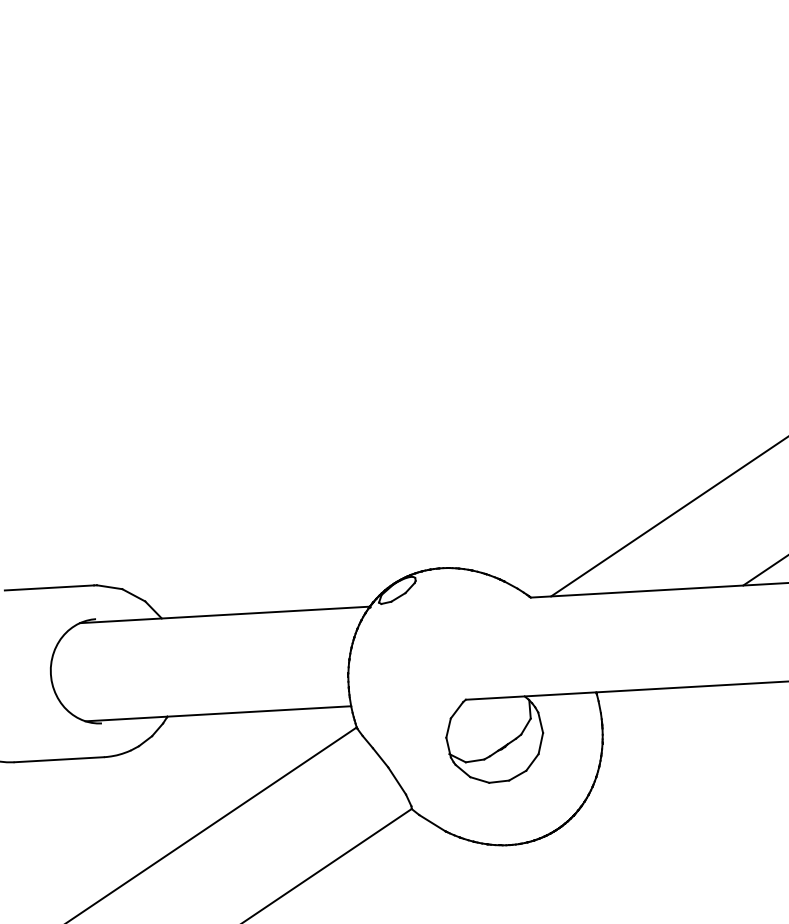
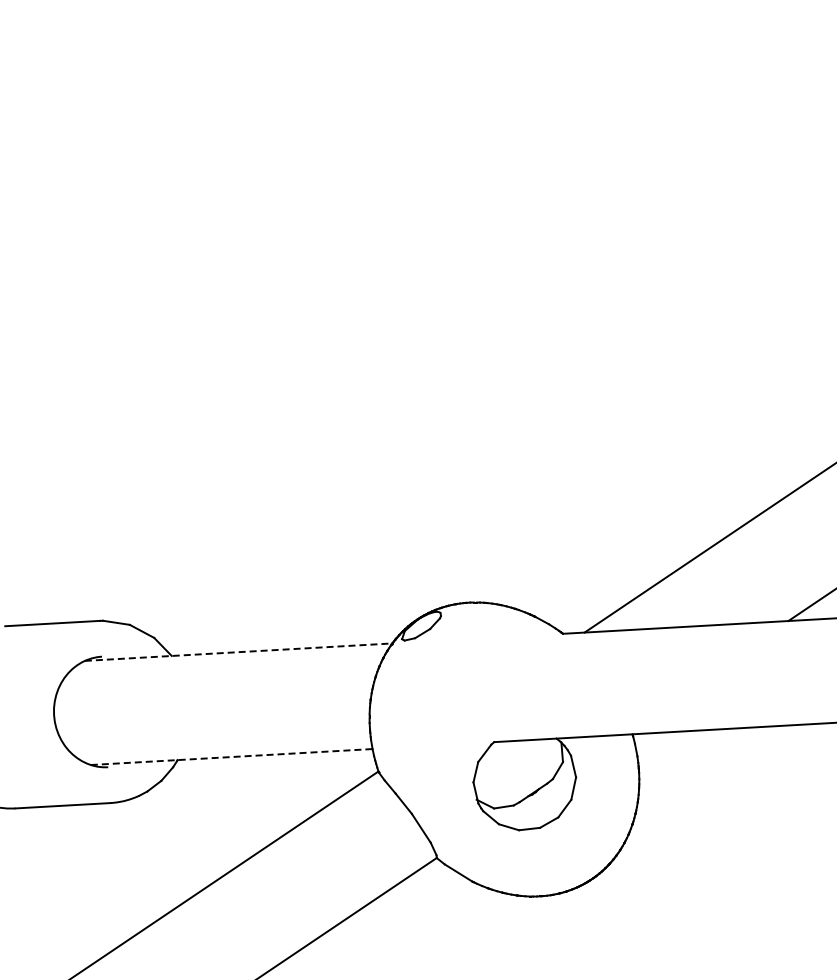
line: (224, 615) -> (238, 652), solid -> dashed
line: (219, 714) -> (232, 757), solid -> dashed

